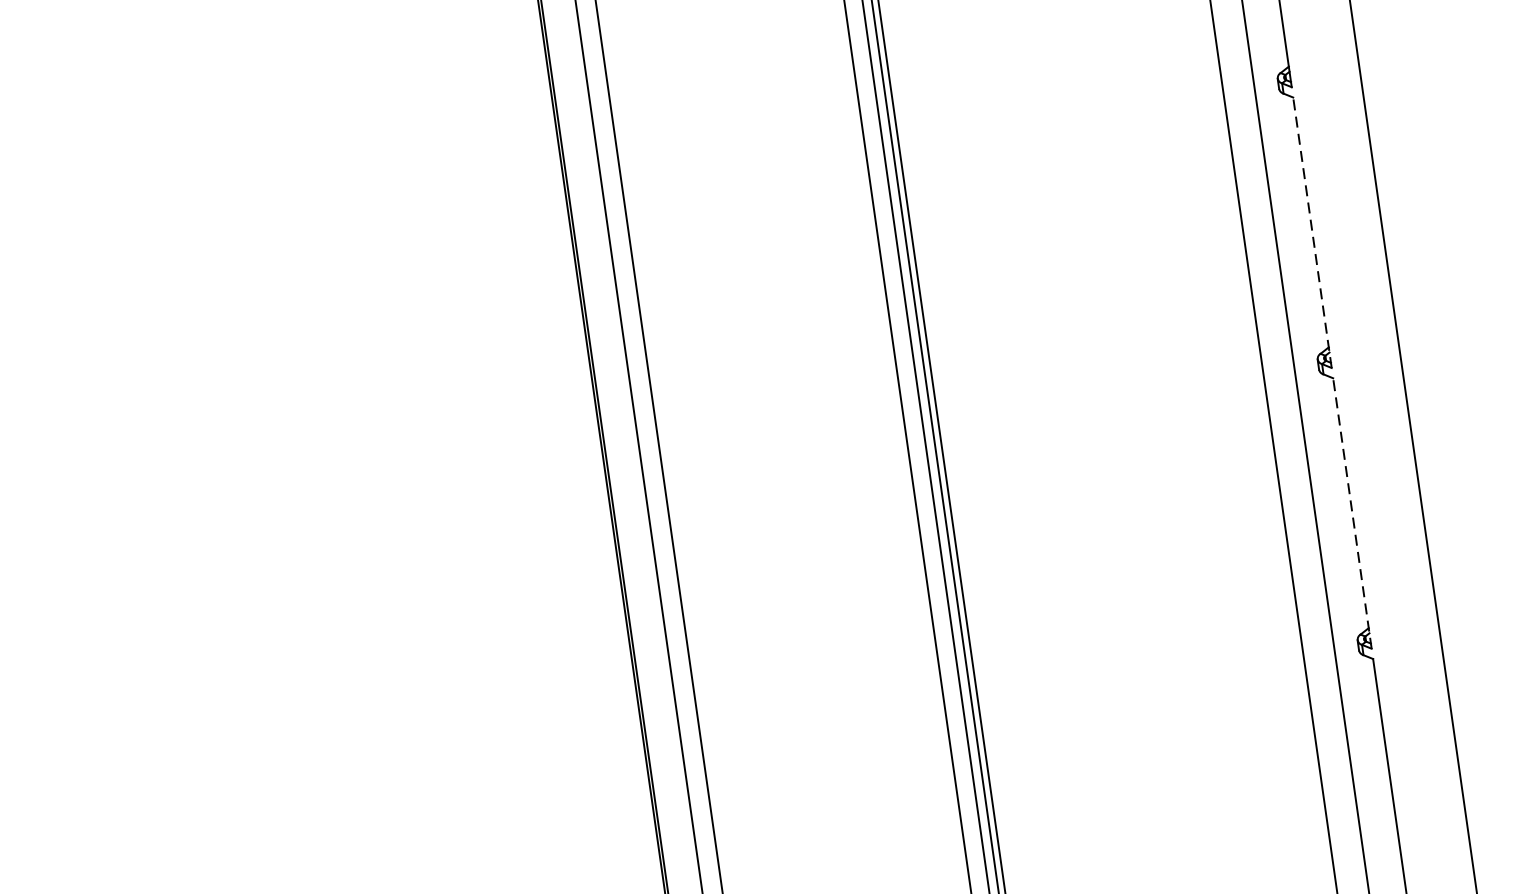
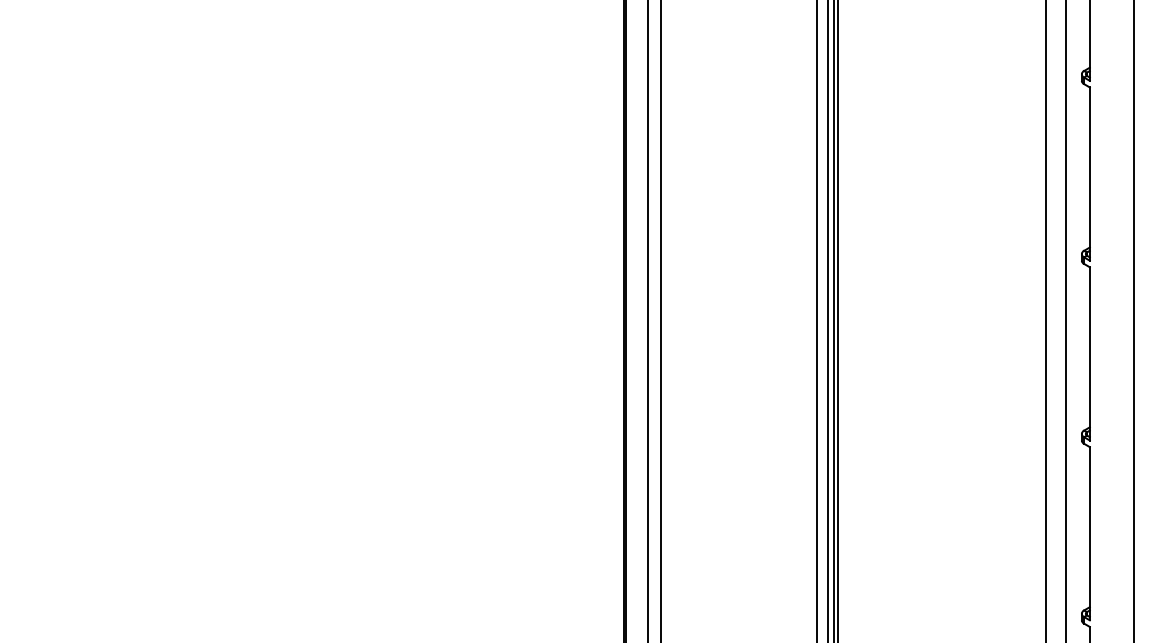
line: (1311, 233) -> (1089, 174), dashed -> solid
line: (1351, 512) -> (1089, 353), dashed -> solid

